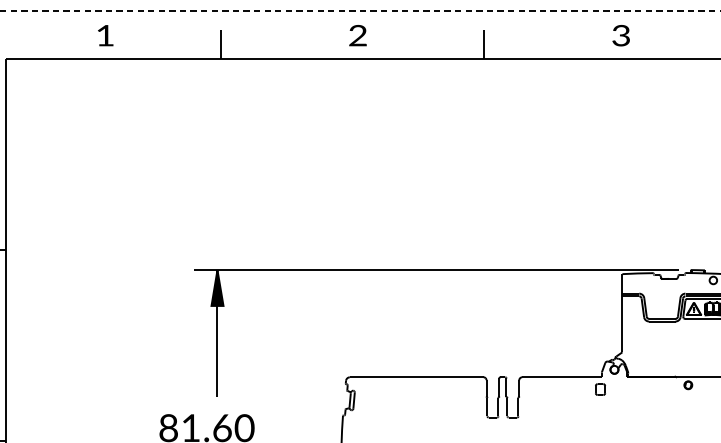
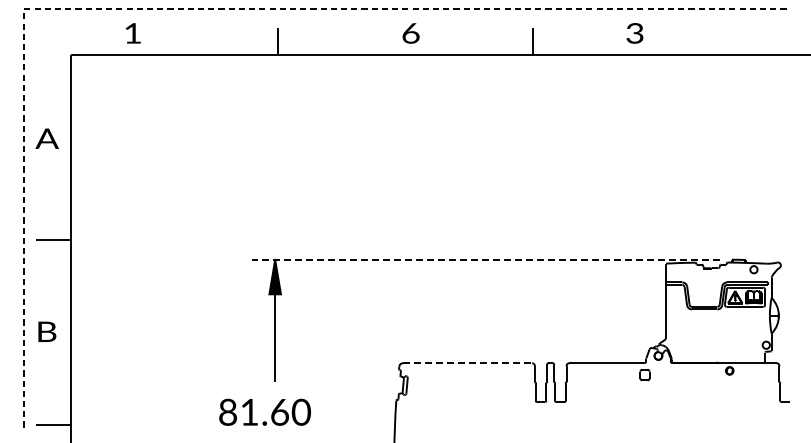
text: (104, 35) -> (132, 33), moved
text: (357, 35) -> (410, 33), 2 -> 6
text: (620, 35) -> (634, 33), moved
line: (435, 269) -> (485, 259), solid -> dashed
line: (416, 377) -> (467, 363), solid -> dashed

